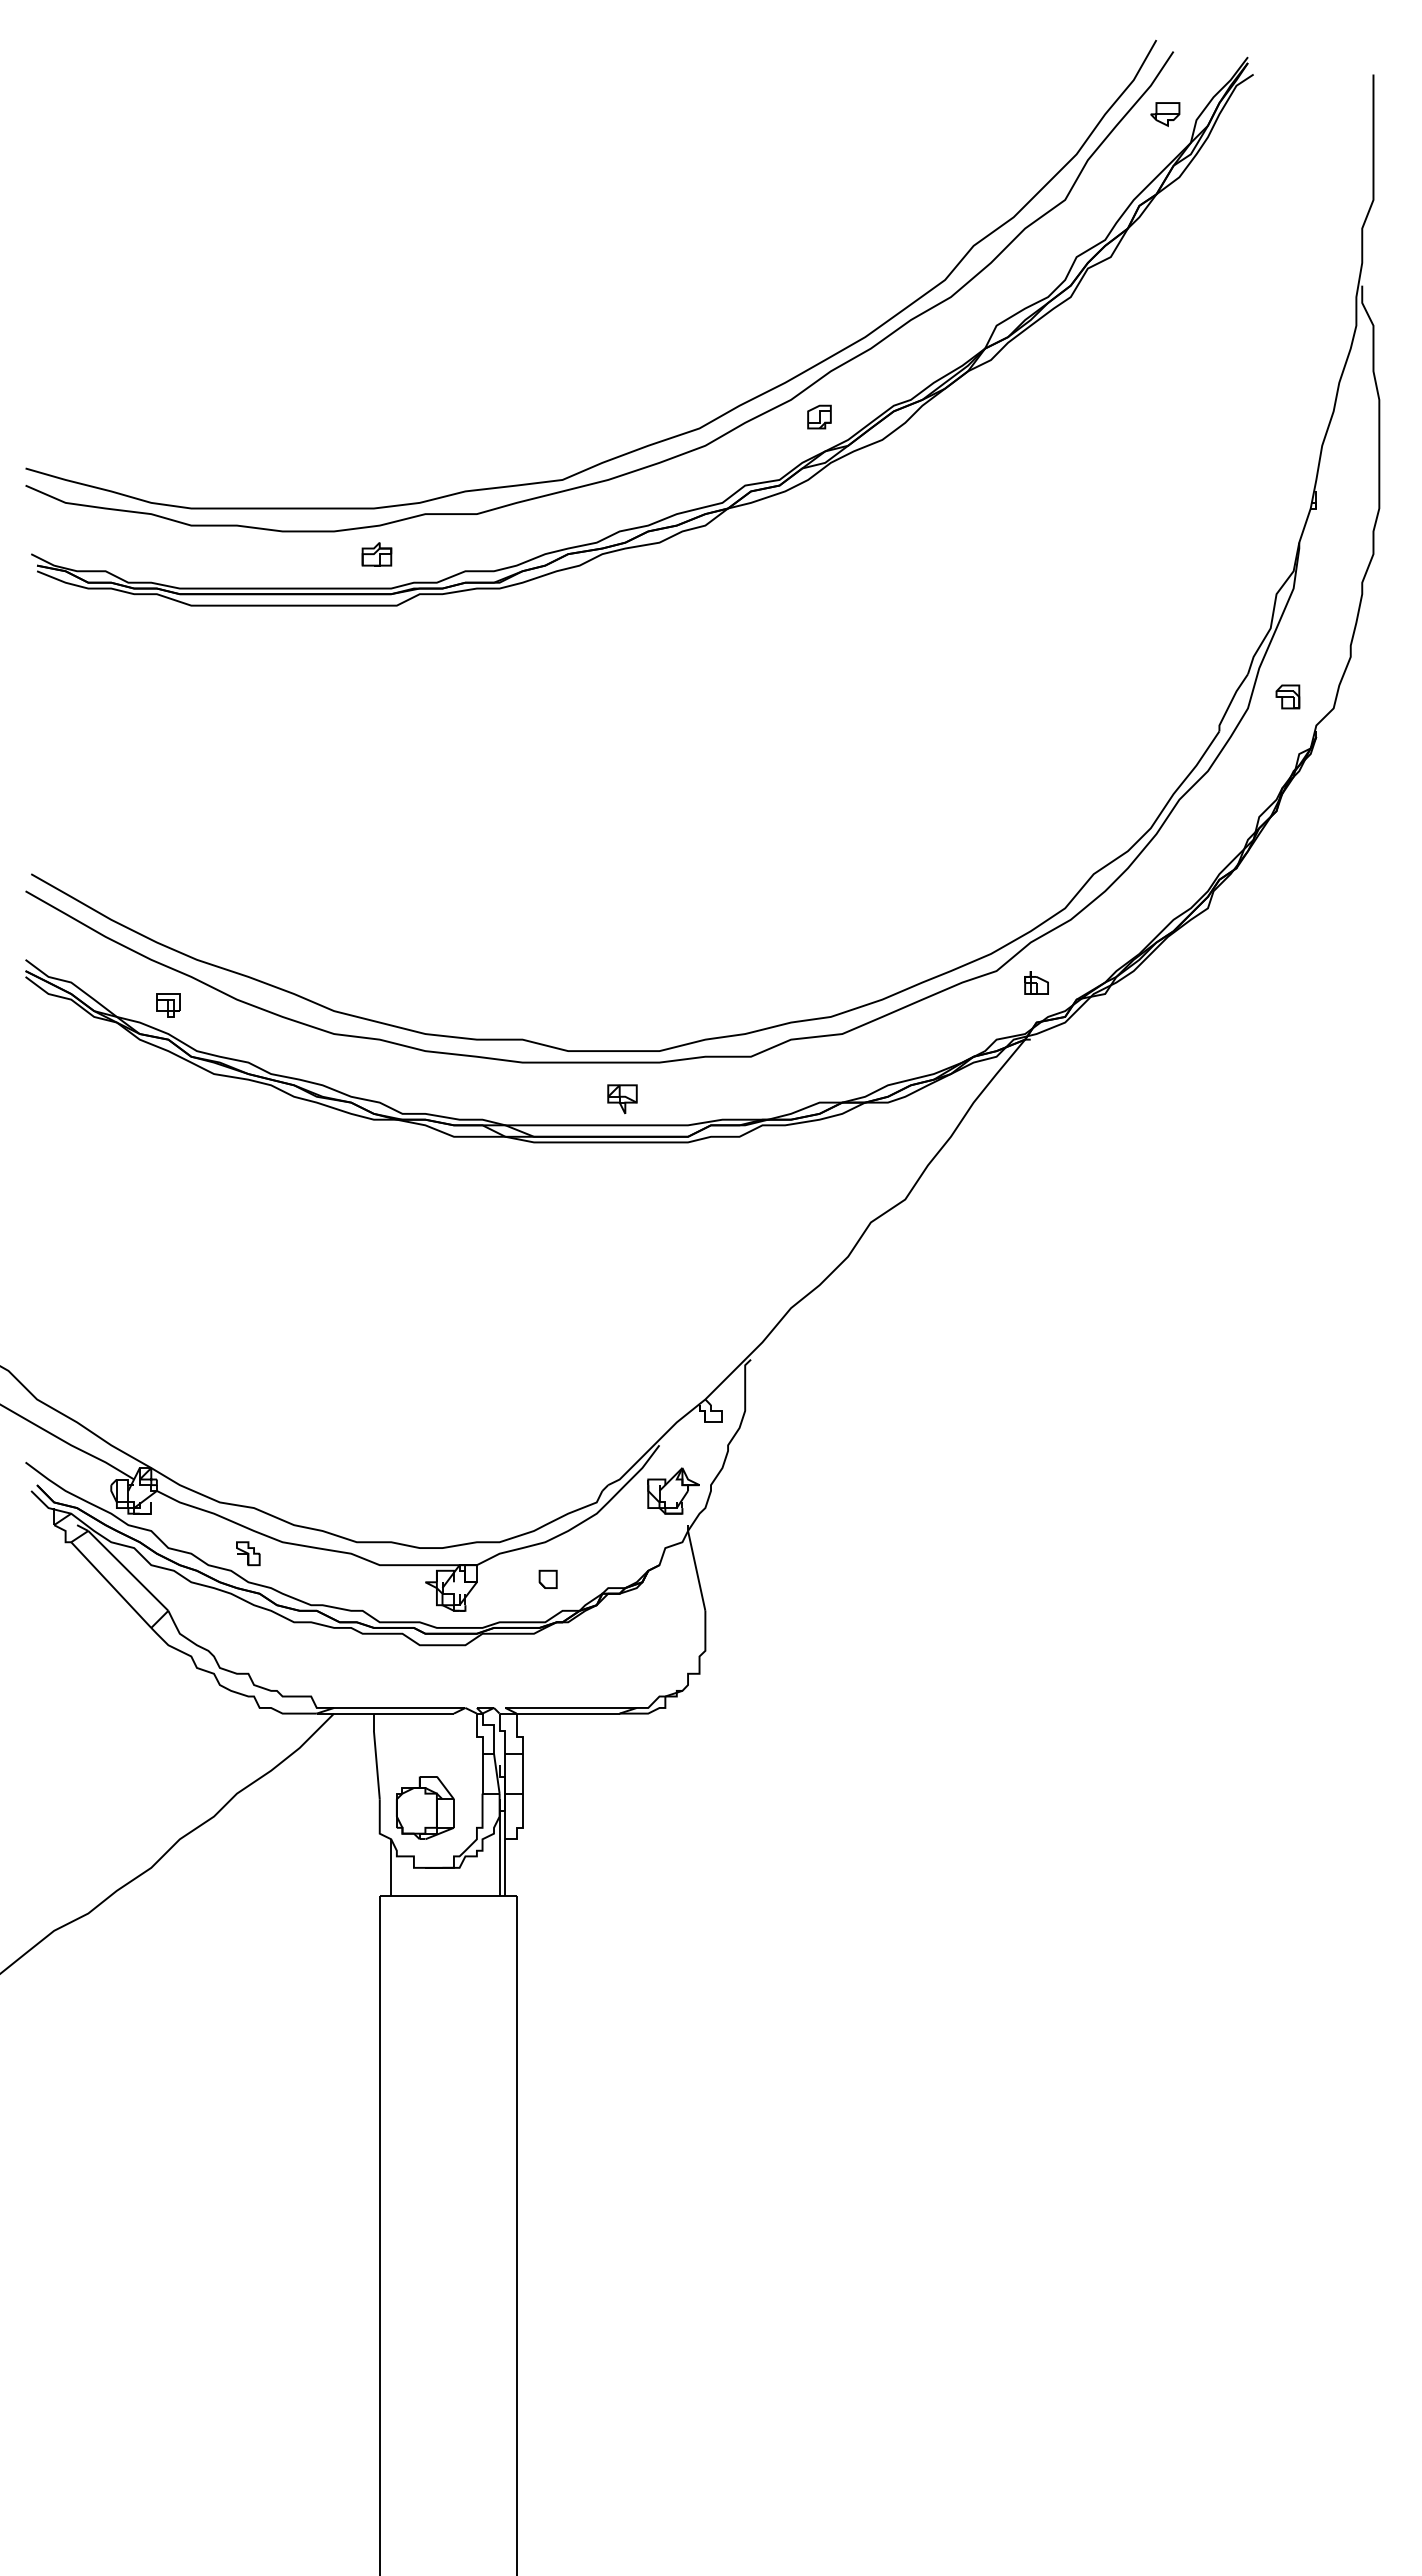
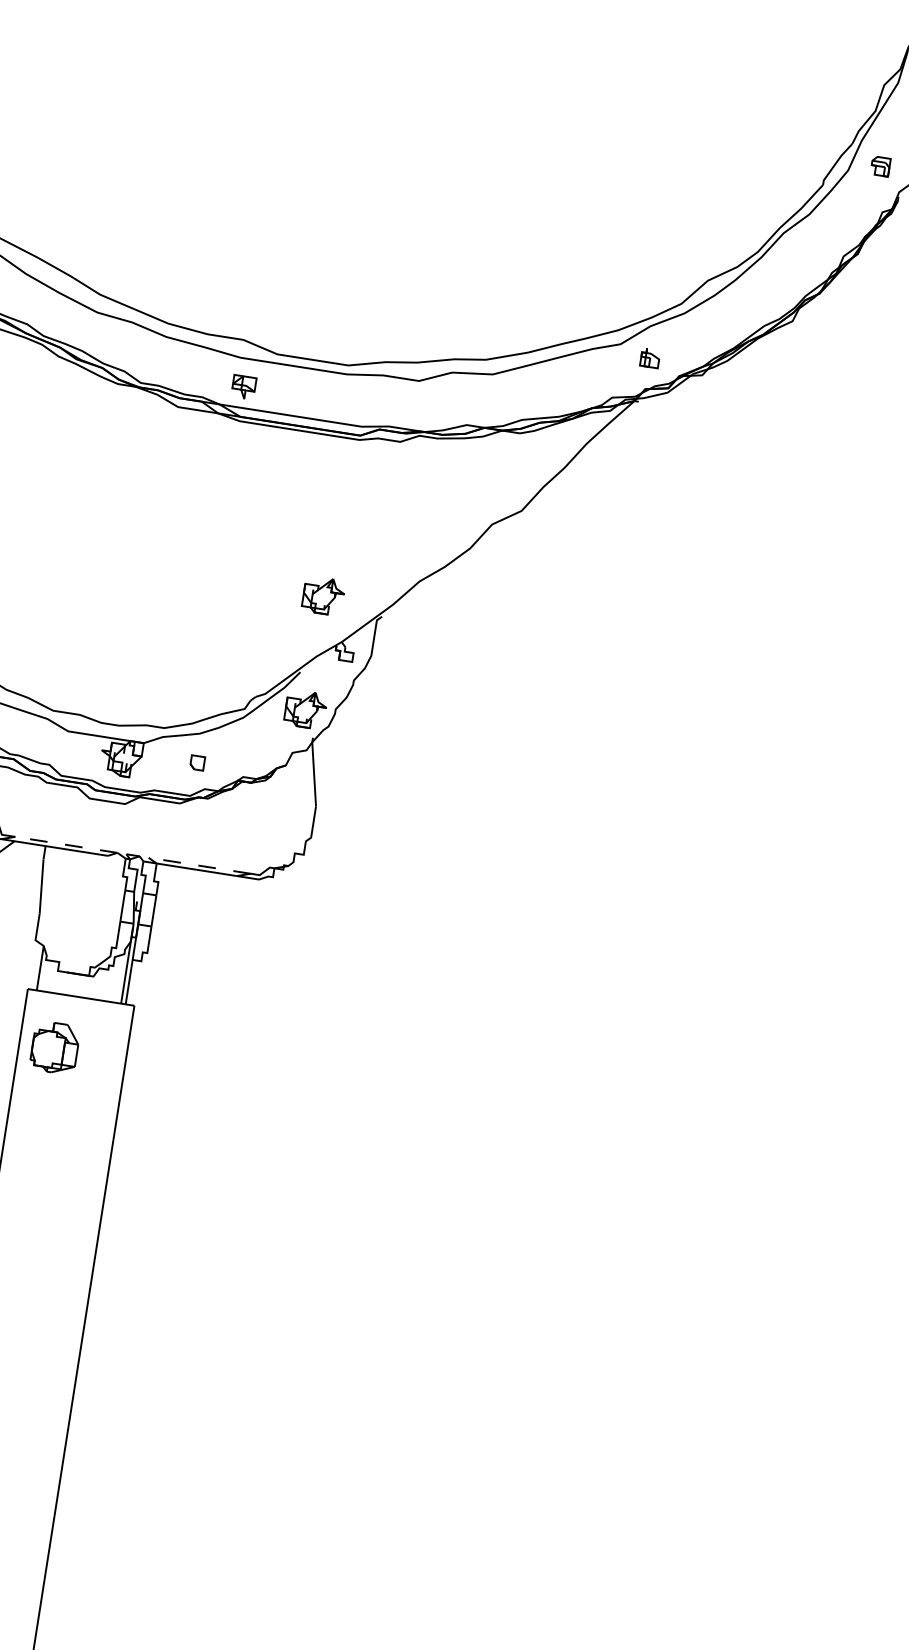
part: (622, 1099) -> (243, 387), moved
part: (673, 1344) -> (323, 595), added
line: (399, 1707) -> (66, 844), solid -> dashed
line: (571, 1707) -> (200, 865), solid -> dashed
part: (425, 1807) -> (55, 1047), moved

